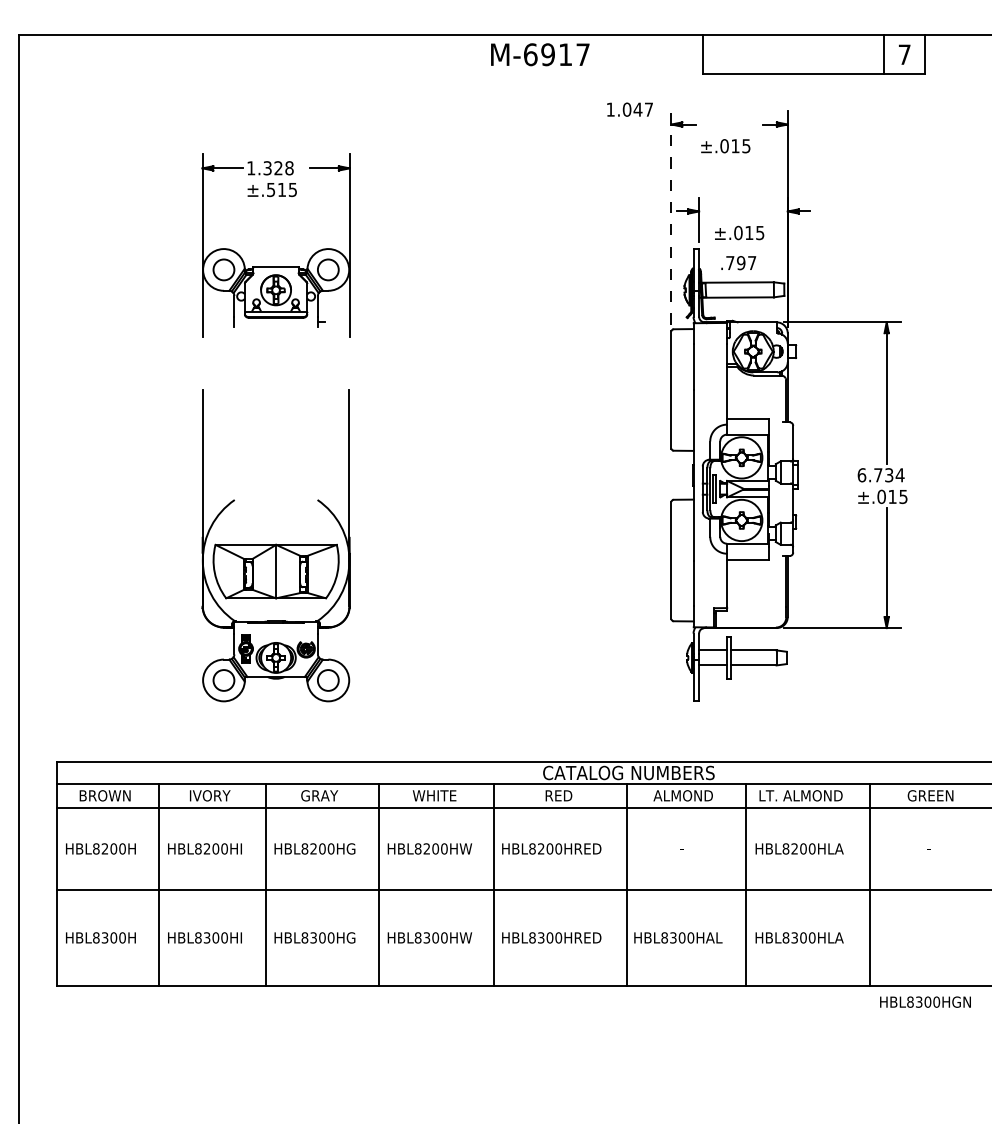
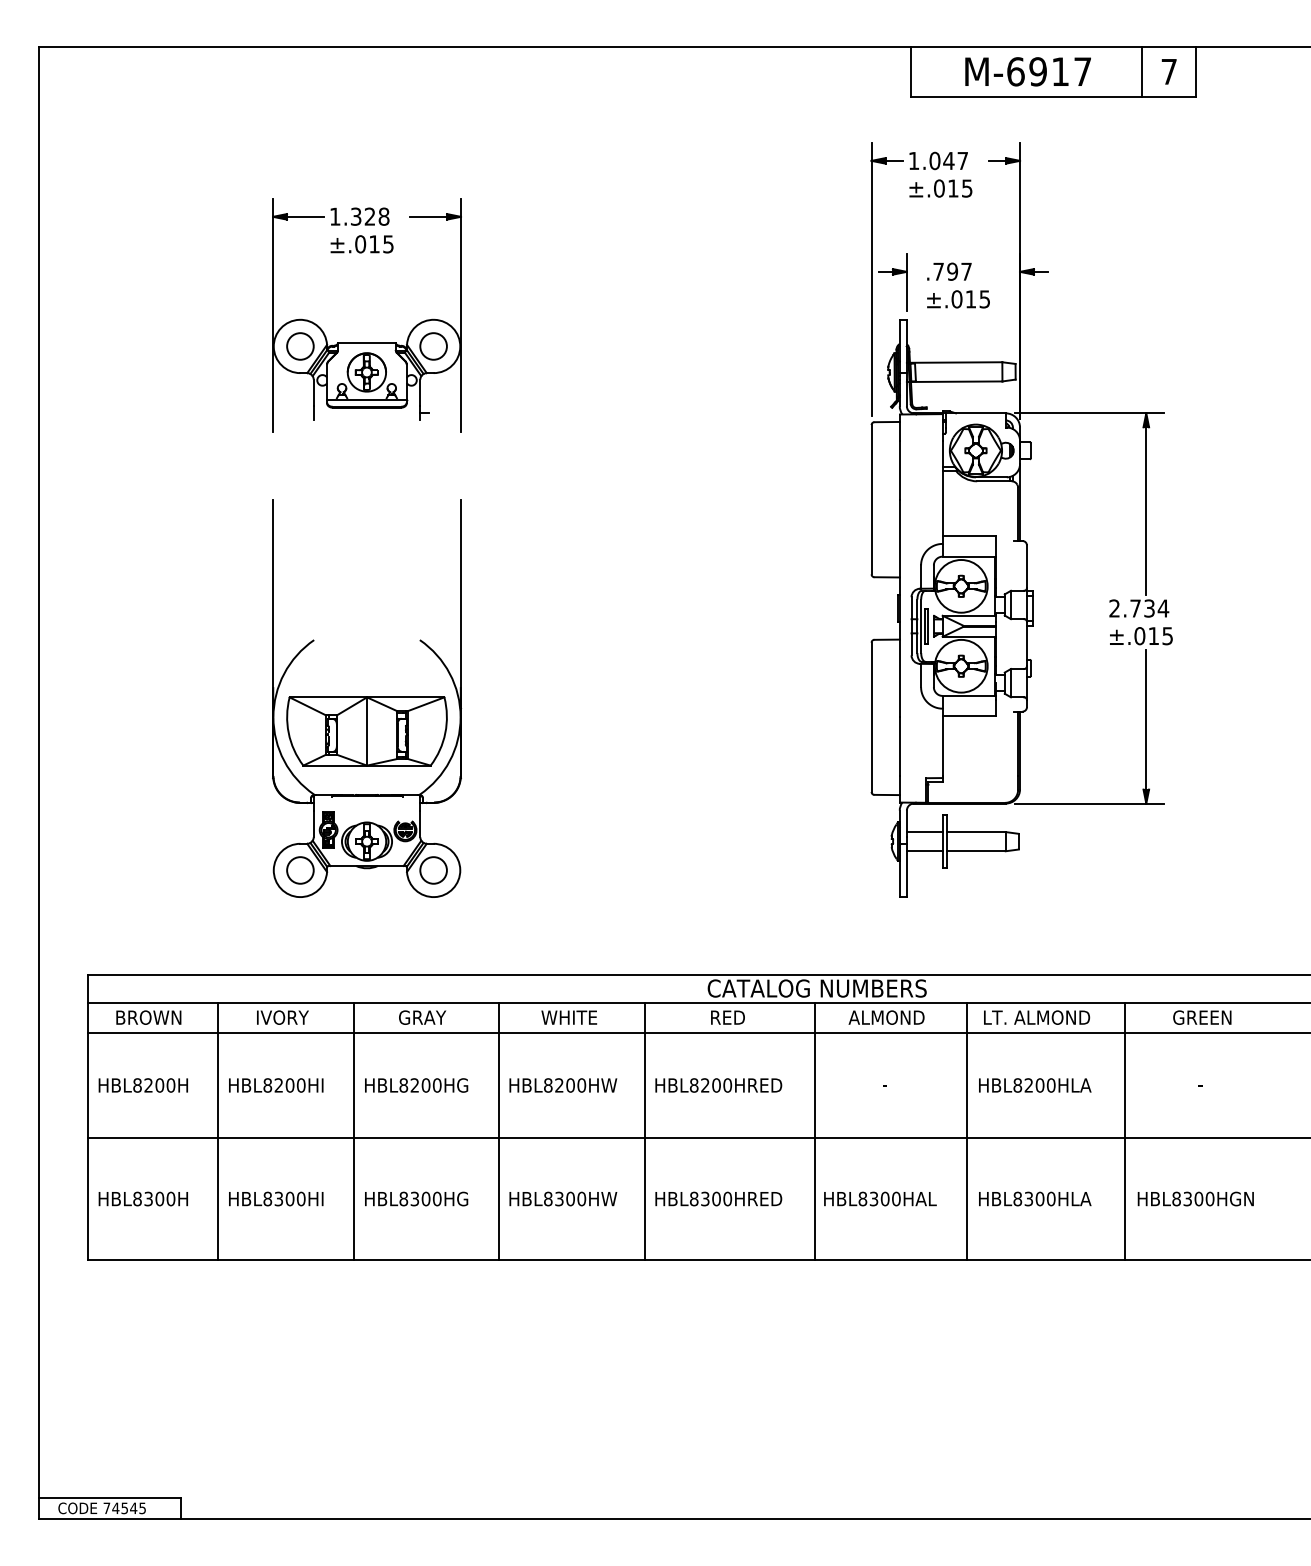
text: (539, 54) -> (1027, 71), moved
text: (629, 109) -> (938, 160), moved
text: (271, 190) -> (360, 244), ±.515 -> ±.015
line: (671, 217) -> (871, 279), dashed -> solid
text: (738, 262) -> (949, 271), moved
text: (861, 475) -> (1114, 608), 6.734 -> 2.734
text: (925, 1001) -> (1195, 1198), moved

